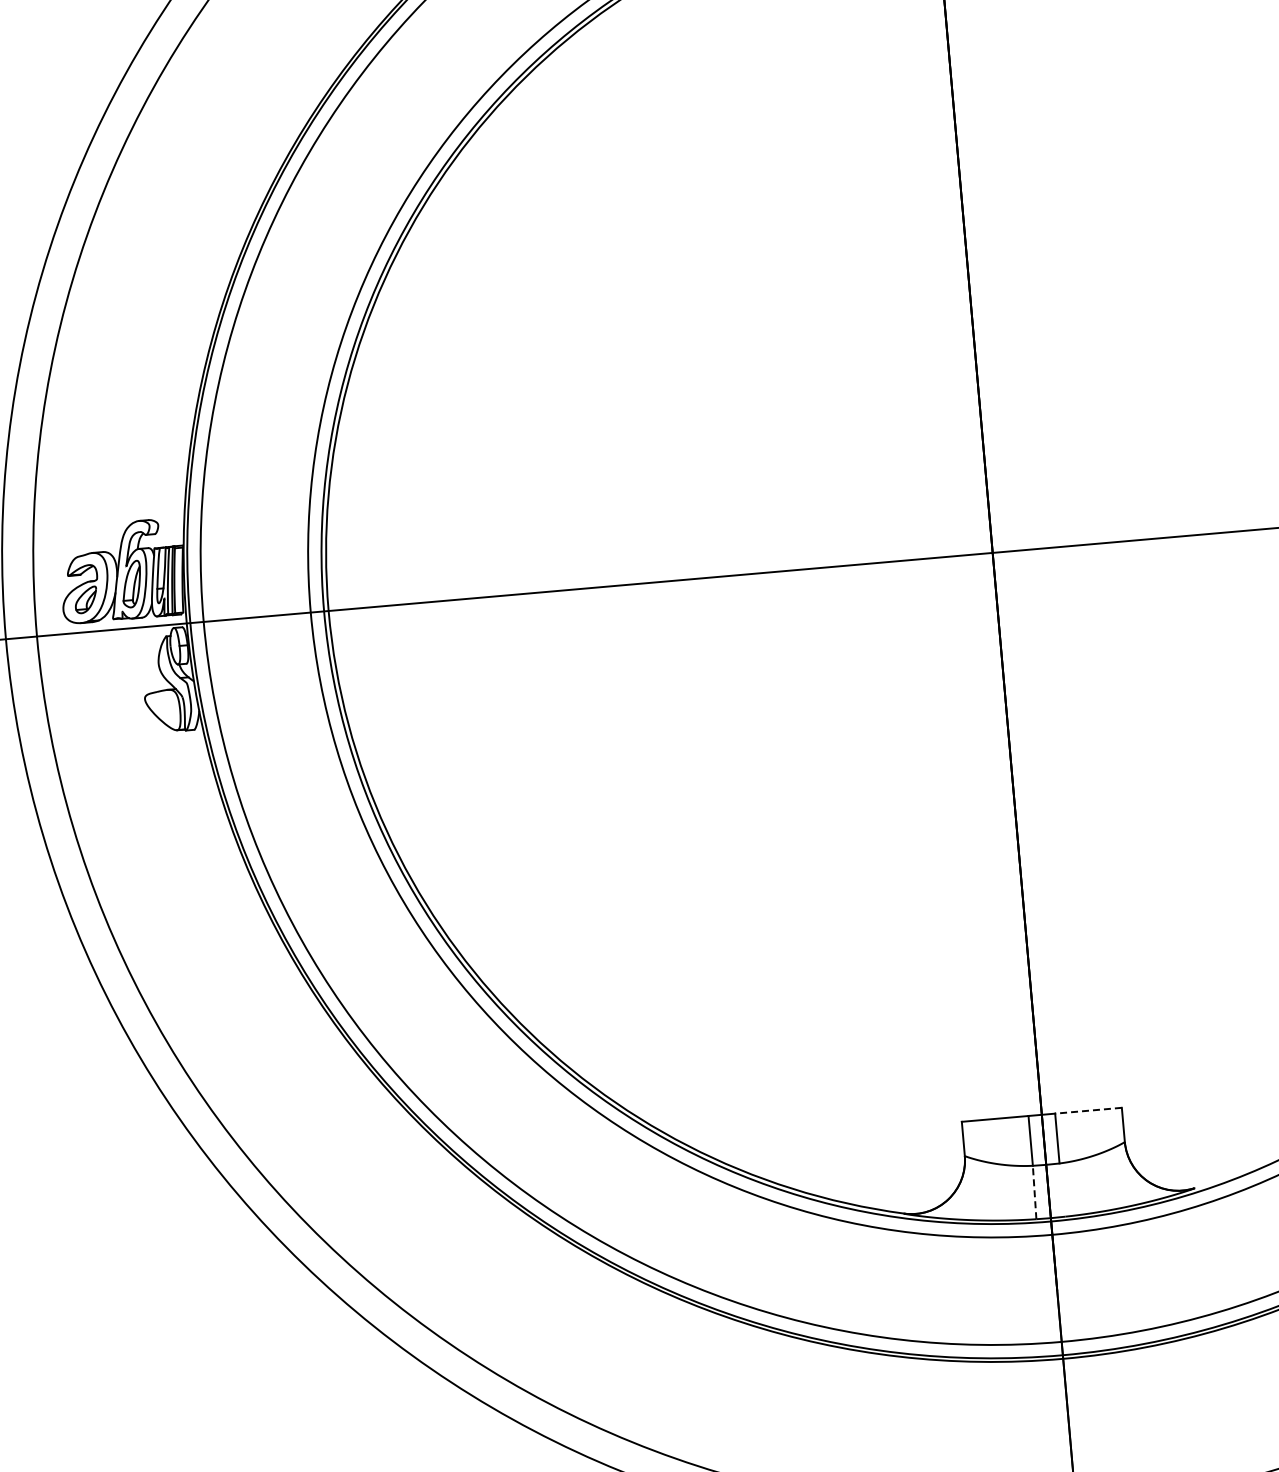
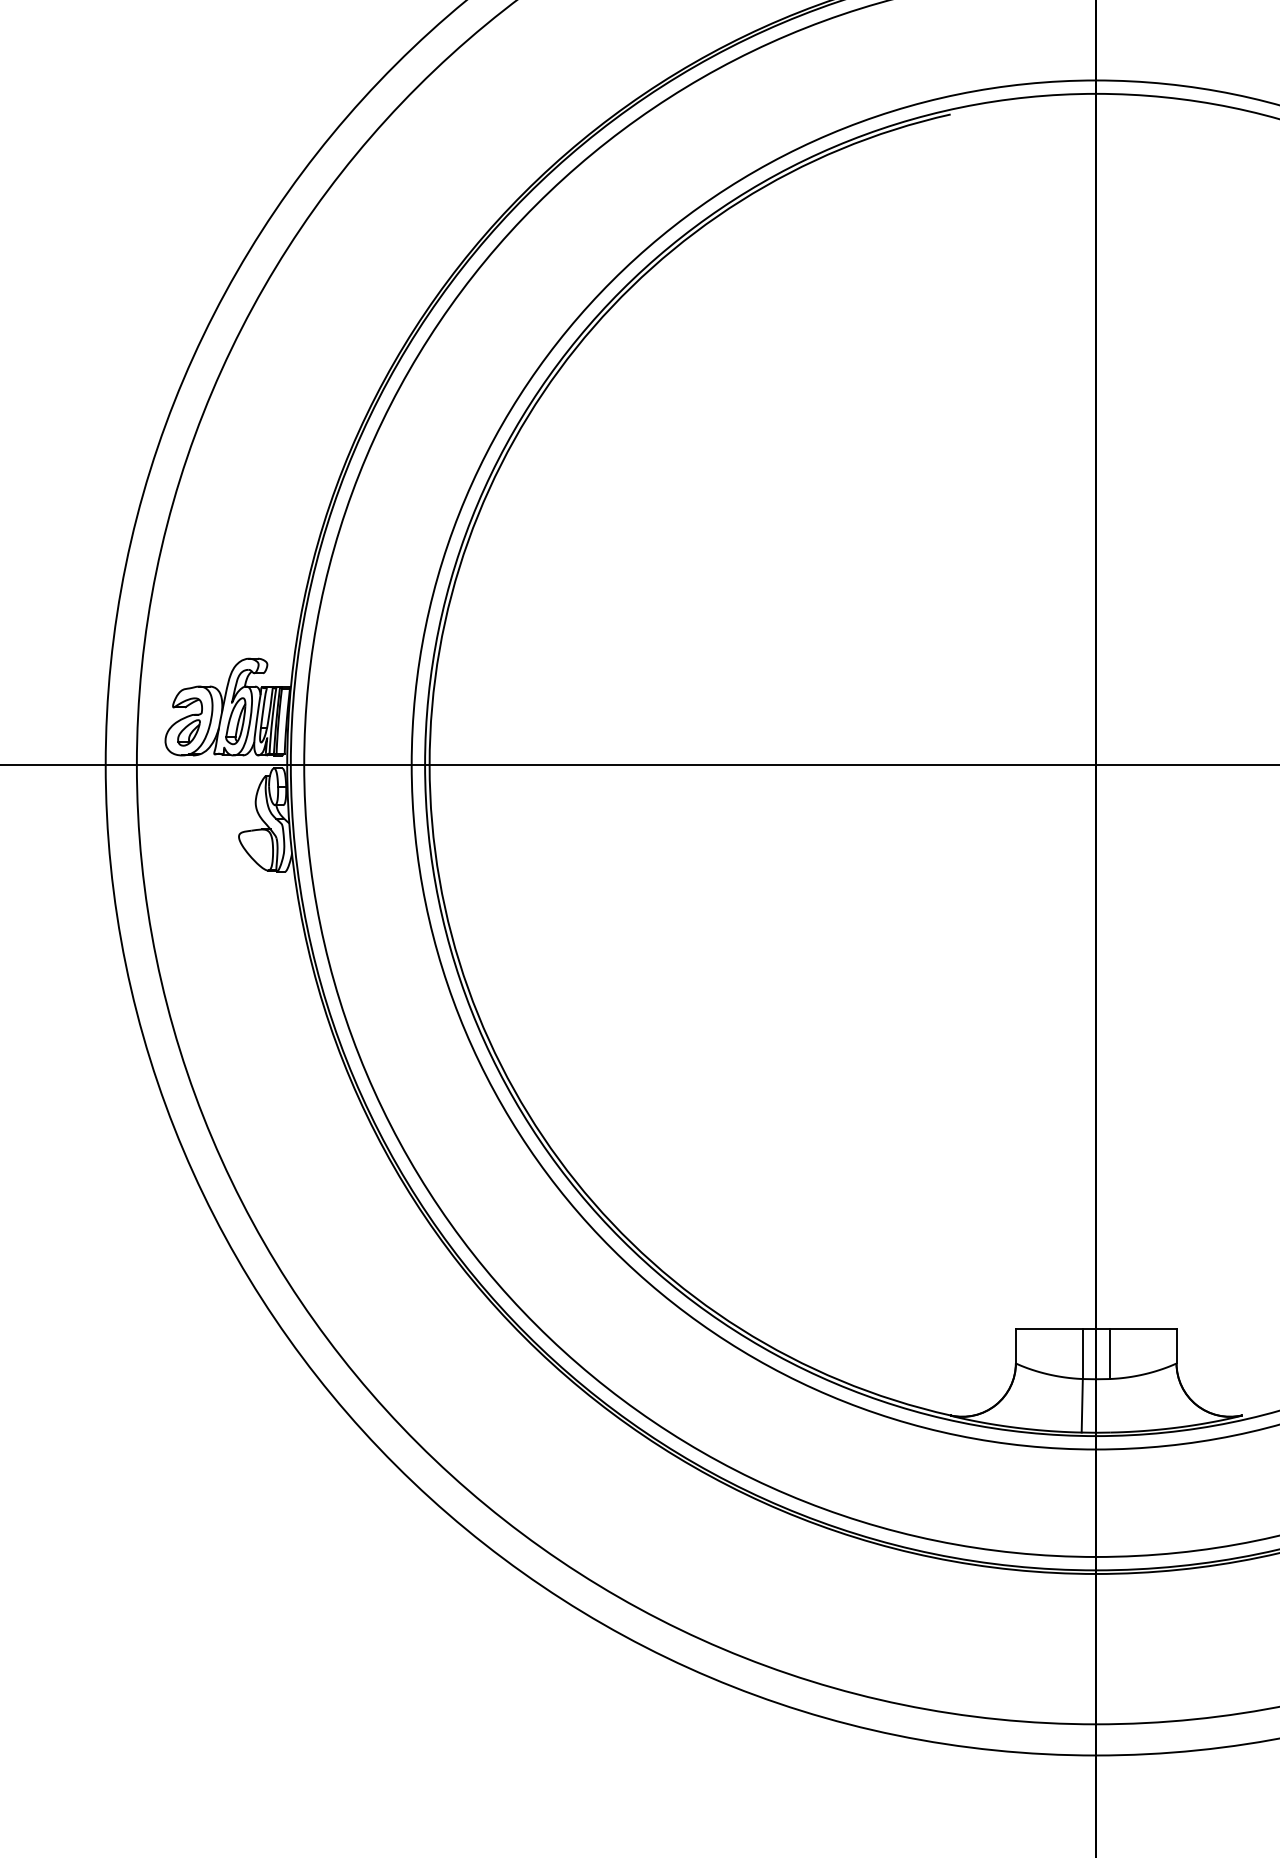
line: (1088, 1111) -> (1142, 1329), dashed -> solid
line: (1034, 1192) -> (1082, 1405), dashed -> solid

